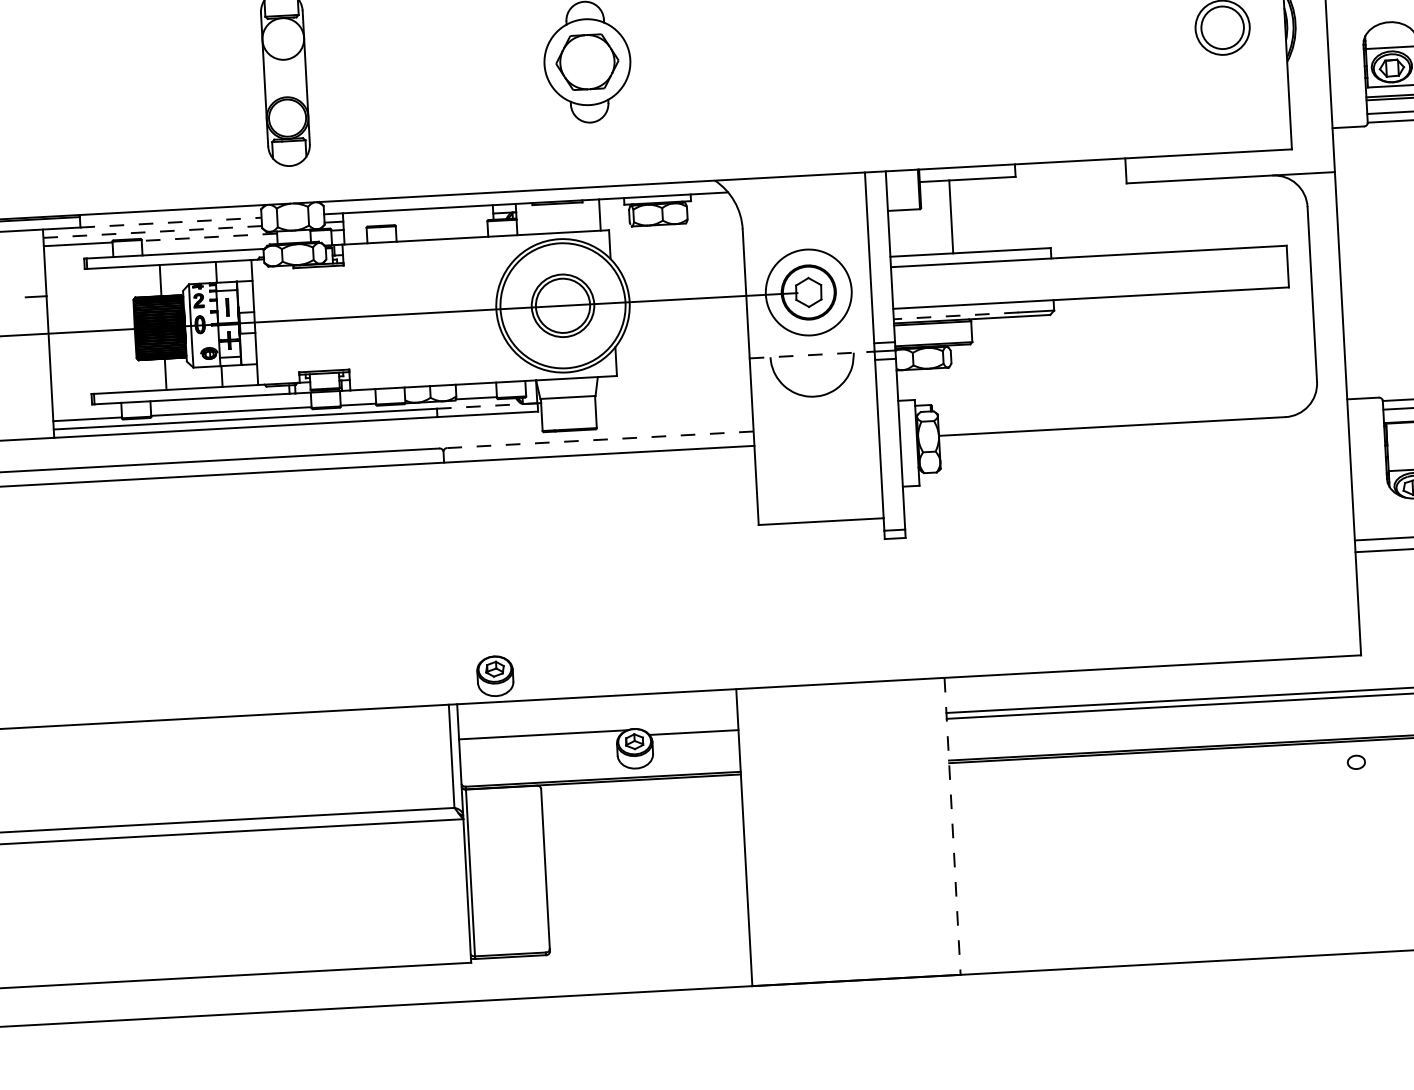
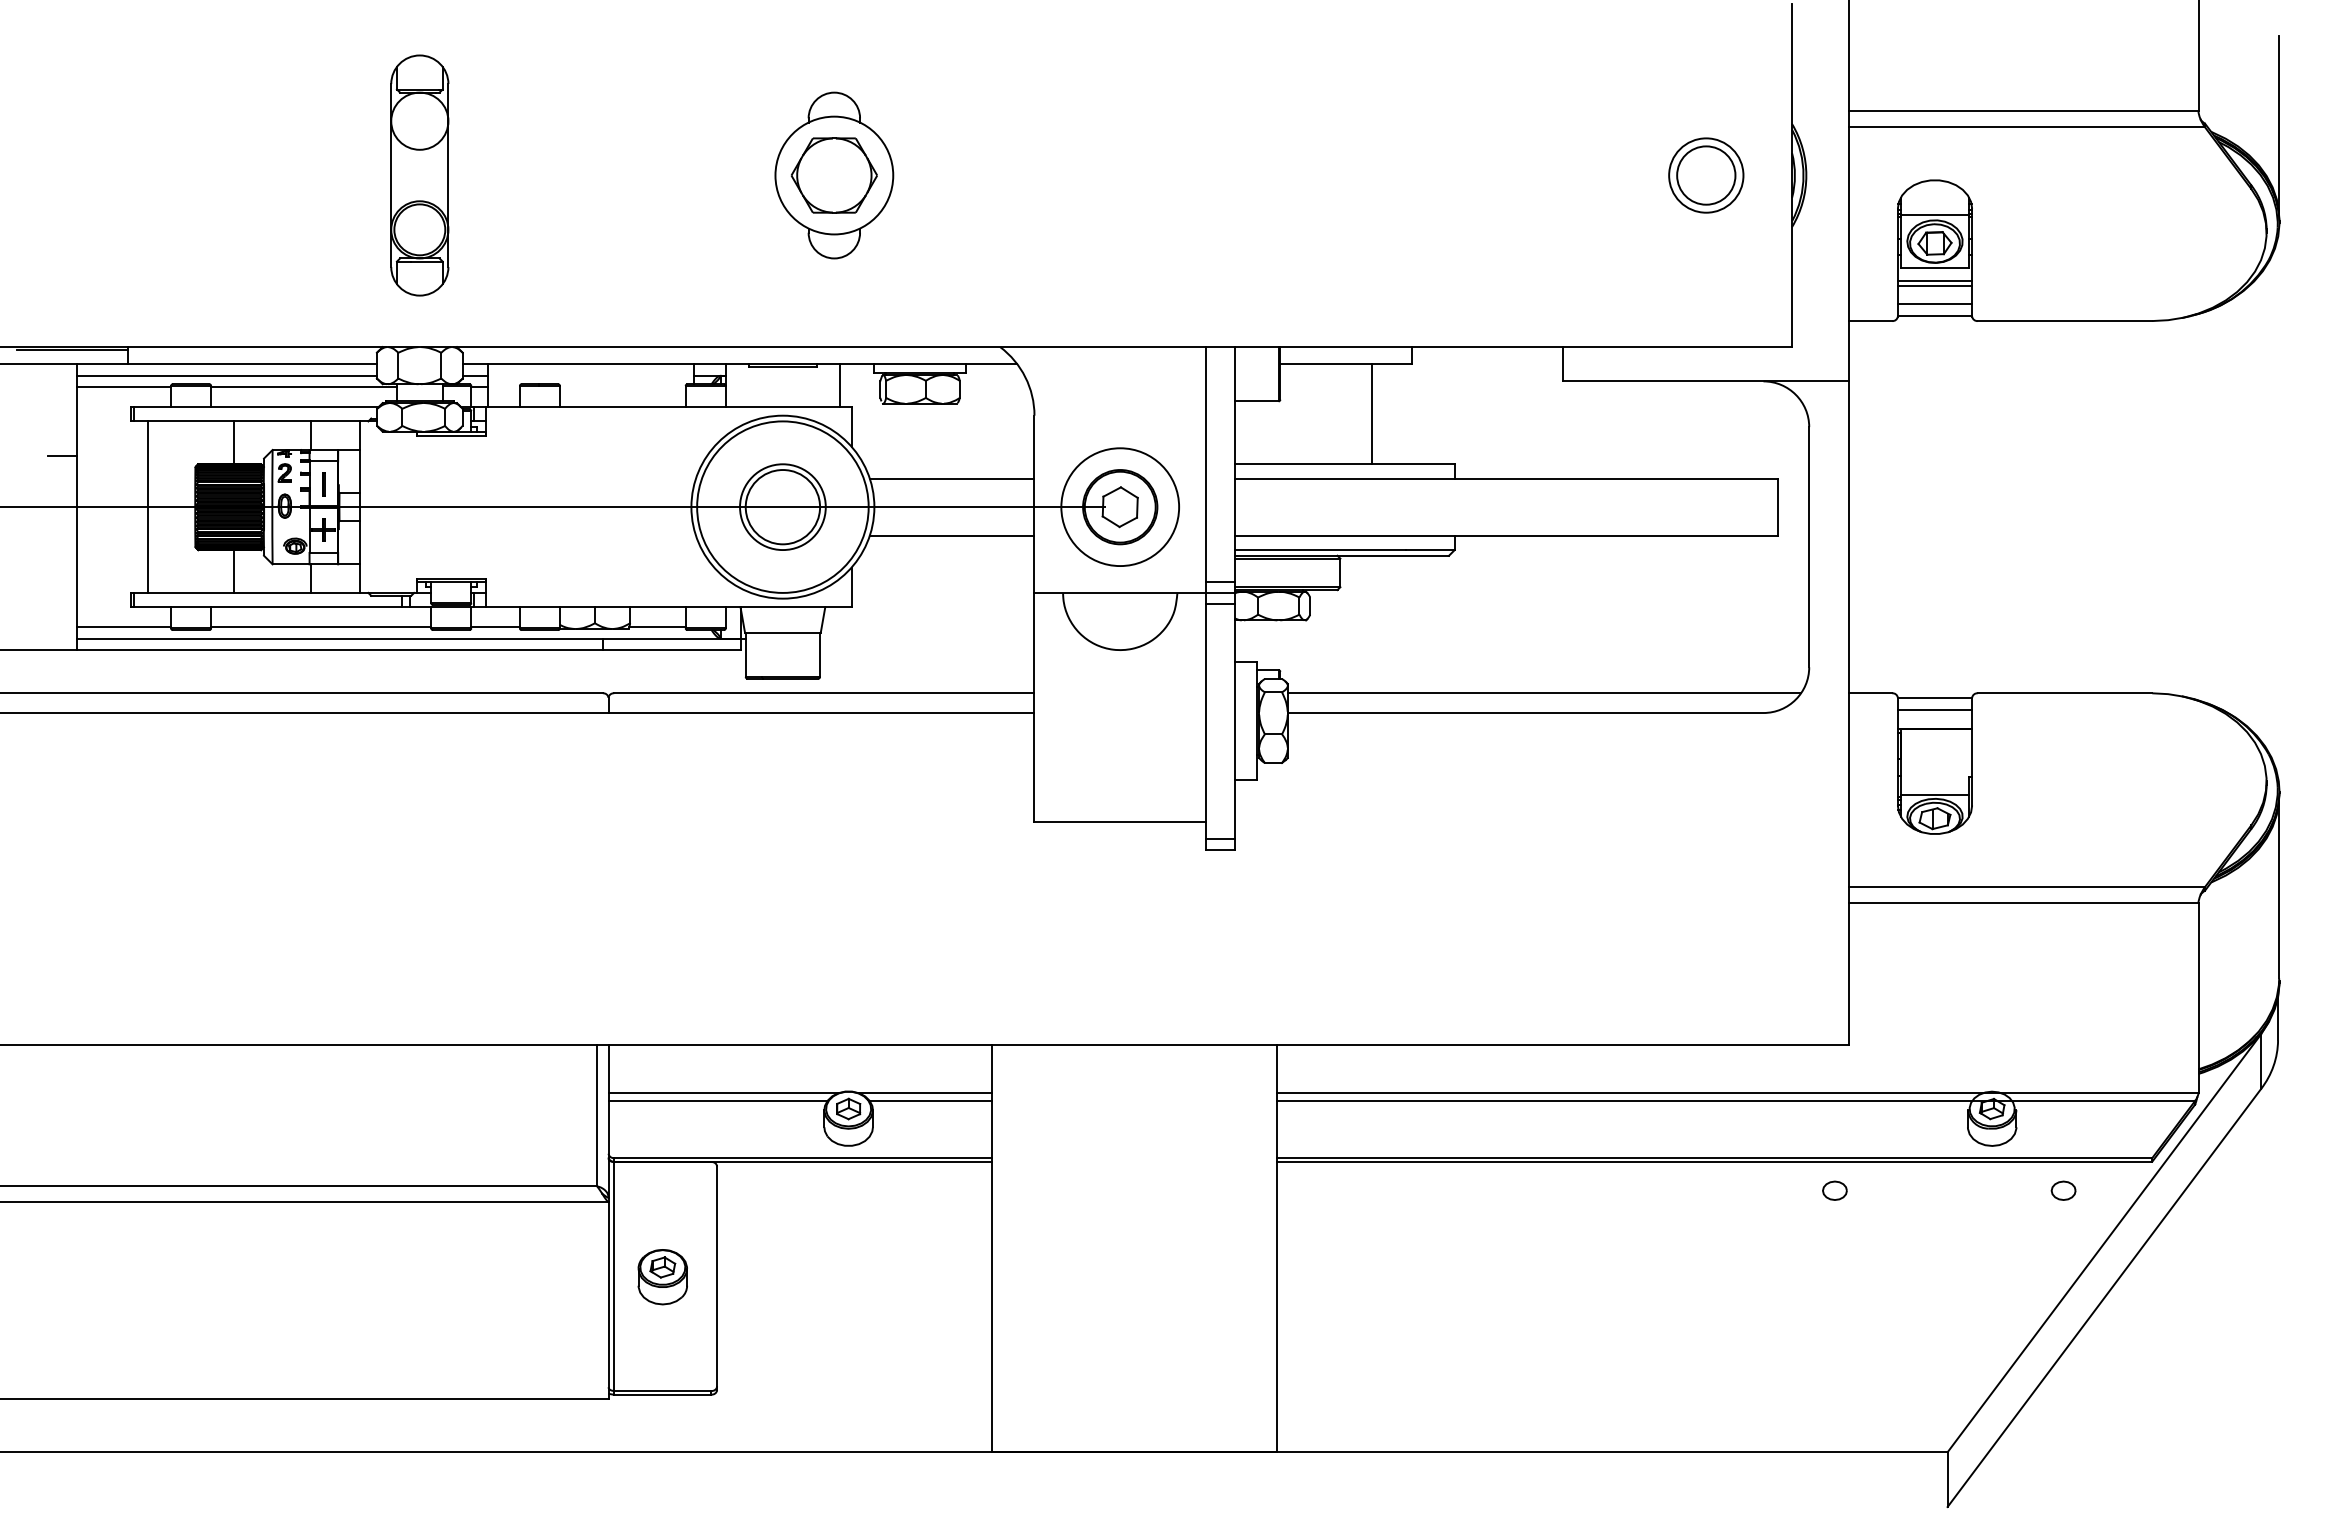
line: (951, 217) -> (1371, 414), moved
line: (171, 222) -> (253, 364), dashed -> solid
line: (153, 231) -> (227, 375), dashed -> solid
line: (209, 237) -> (304, 387), dashed -> solid
line: (684, 278) -> (951, 478), added
line: (956, 316) -> (1320, 550), dashed -> solid
line: (686, 319) -> (951, 535), added
line: (100, 330) -> (148, 506), added
line: (812, 354) -> (1120, 592), dashed -> solid
line: (487, 405) -> (672, 638), dashed -> solid
line: (1125, 411) -> (1544, 693), added
line: (599, 439) -> (823, 693), dashed -> solid
part: (495, 676) -> (662, 1277), moved
line: (689, 726) -> (924, 1092), added
line: (538, 740) -> (717, 1100), added
line: (952, 826) -> (1277, 1248), dashed -> solid

